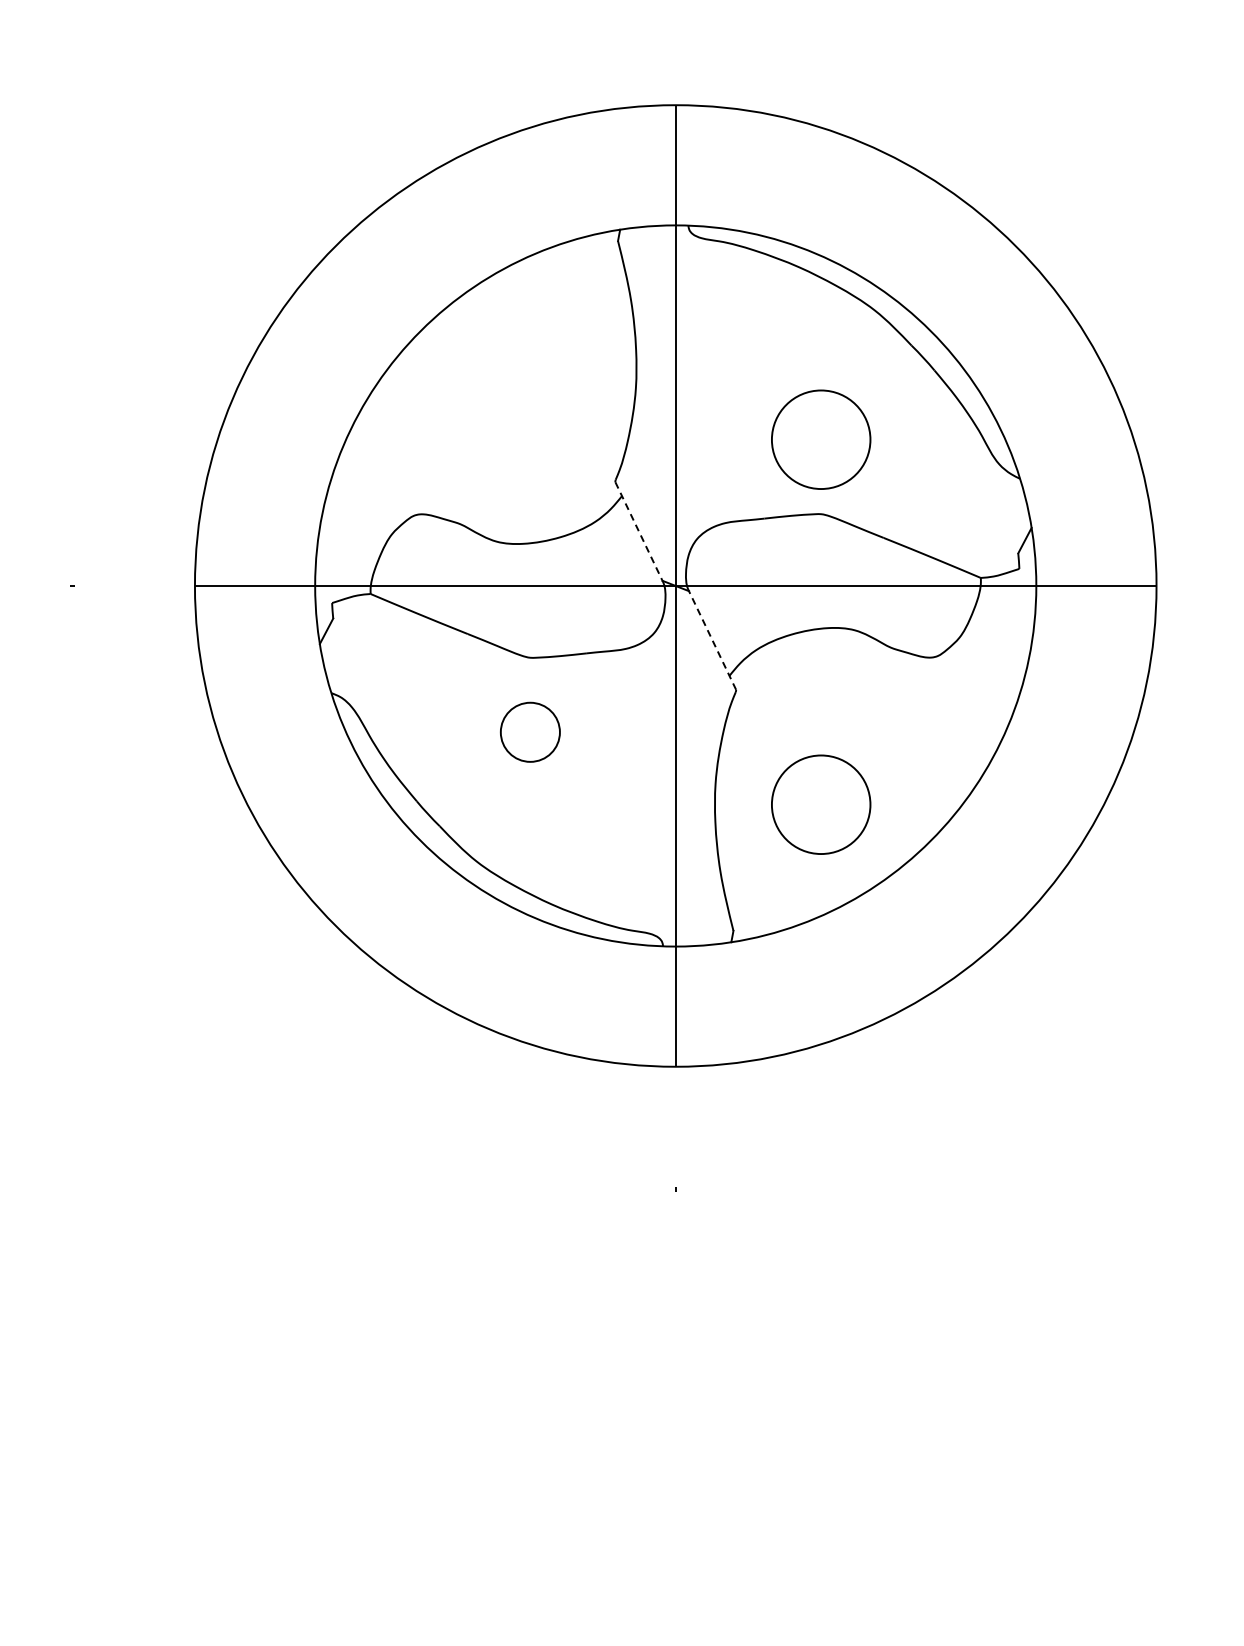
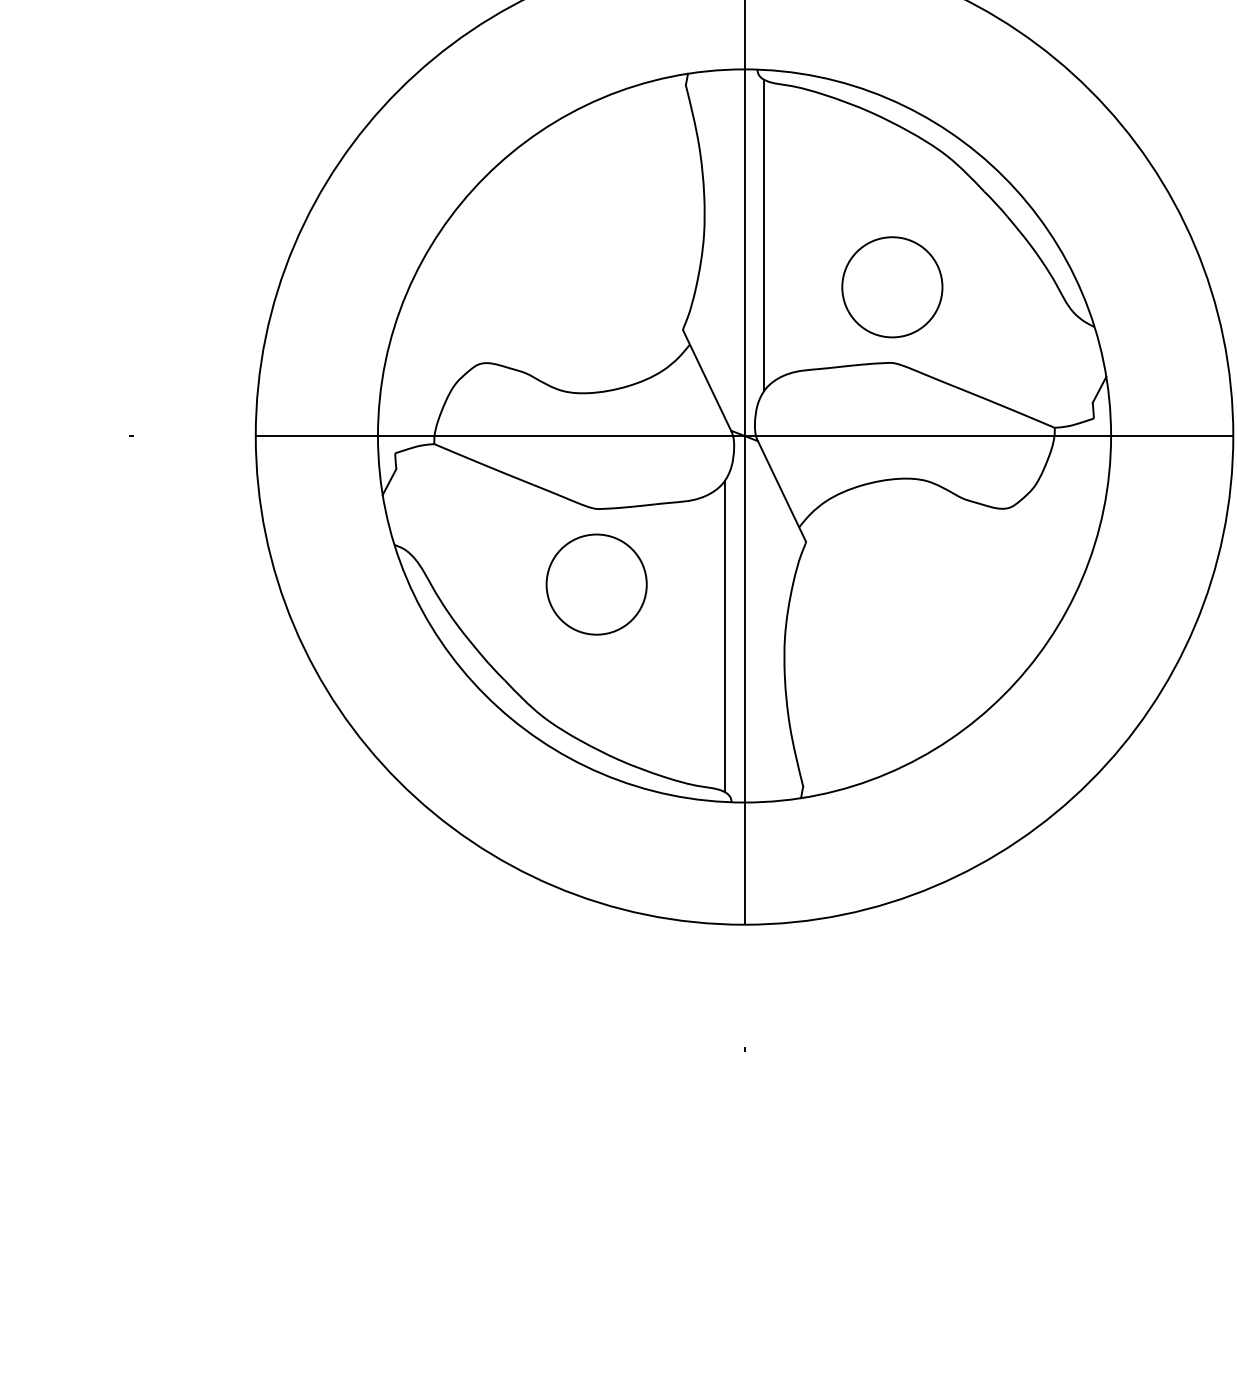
line: (695, 388) -> (764, 235), added
line: (639, 531) -> (707, 380), dashed -> solid
line: (712, 640) -> (781, 491), dashed -> solid
circle: (530, 732) -> (596, 584), size x1.67
line: (656, 783) -> (724, 636), added
circle: (821, 804) -> (892, 658), removed

